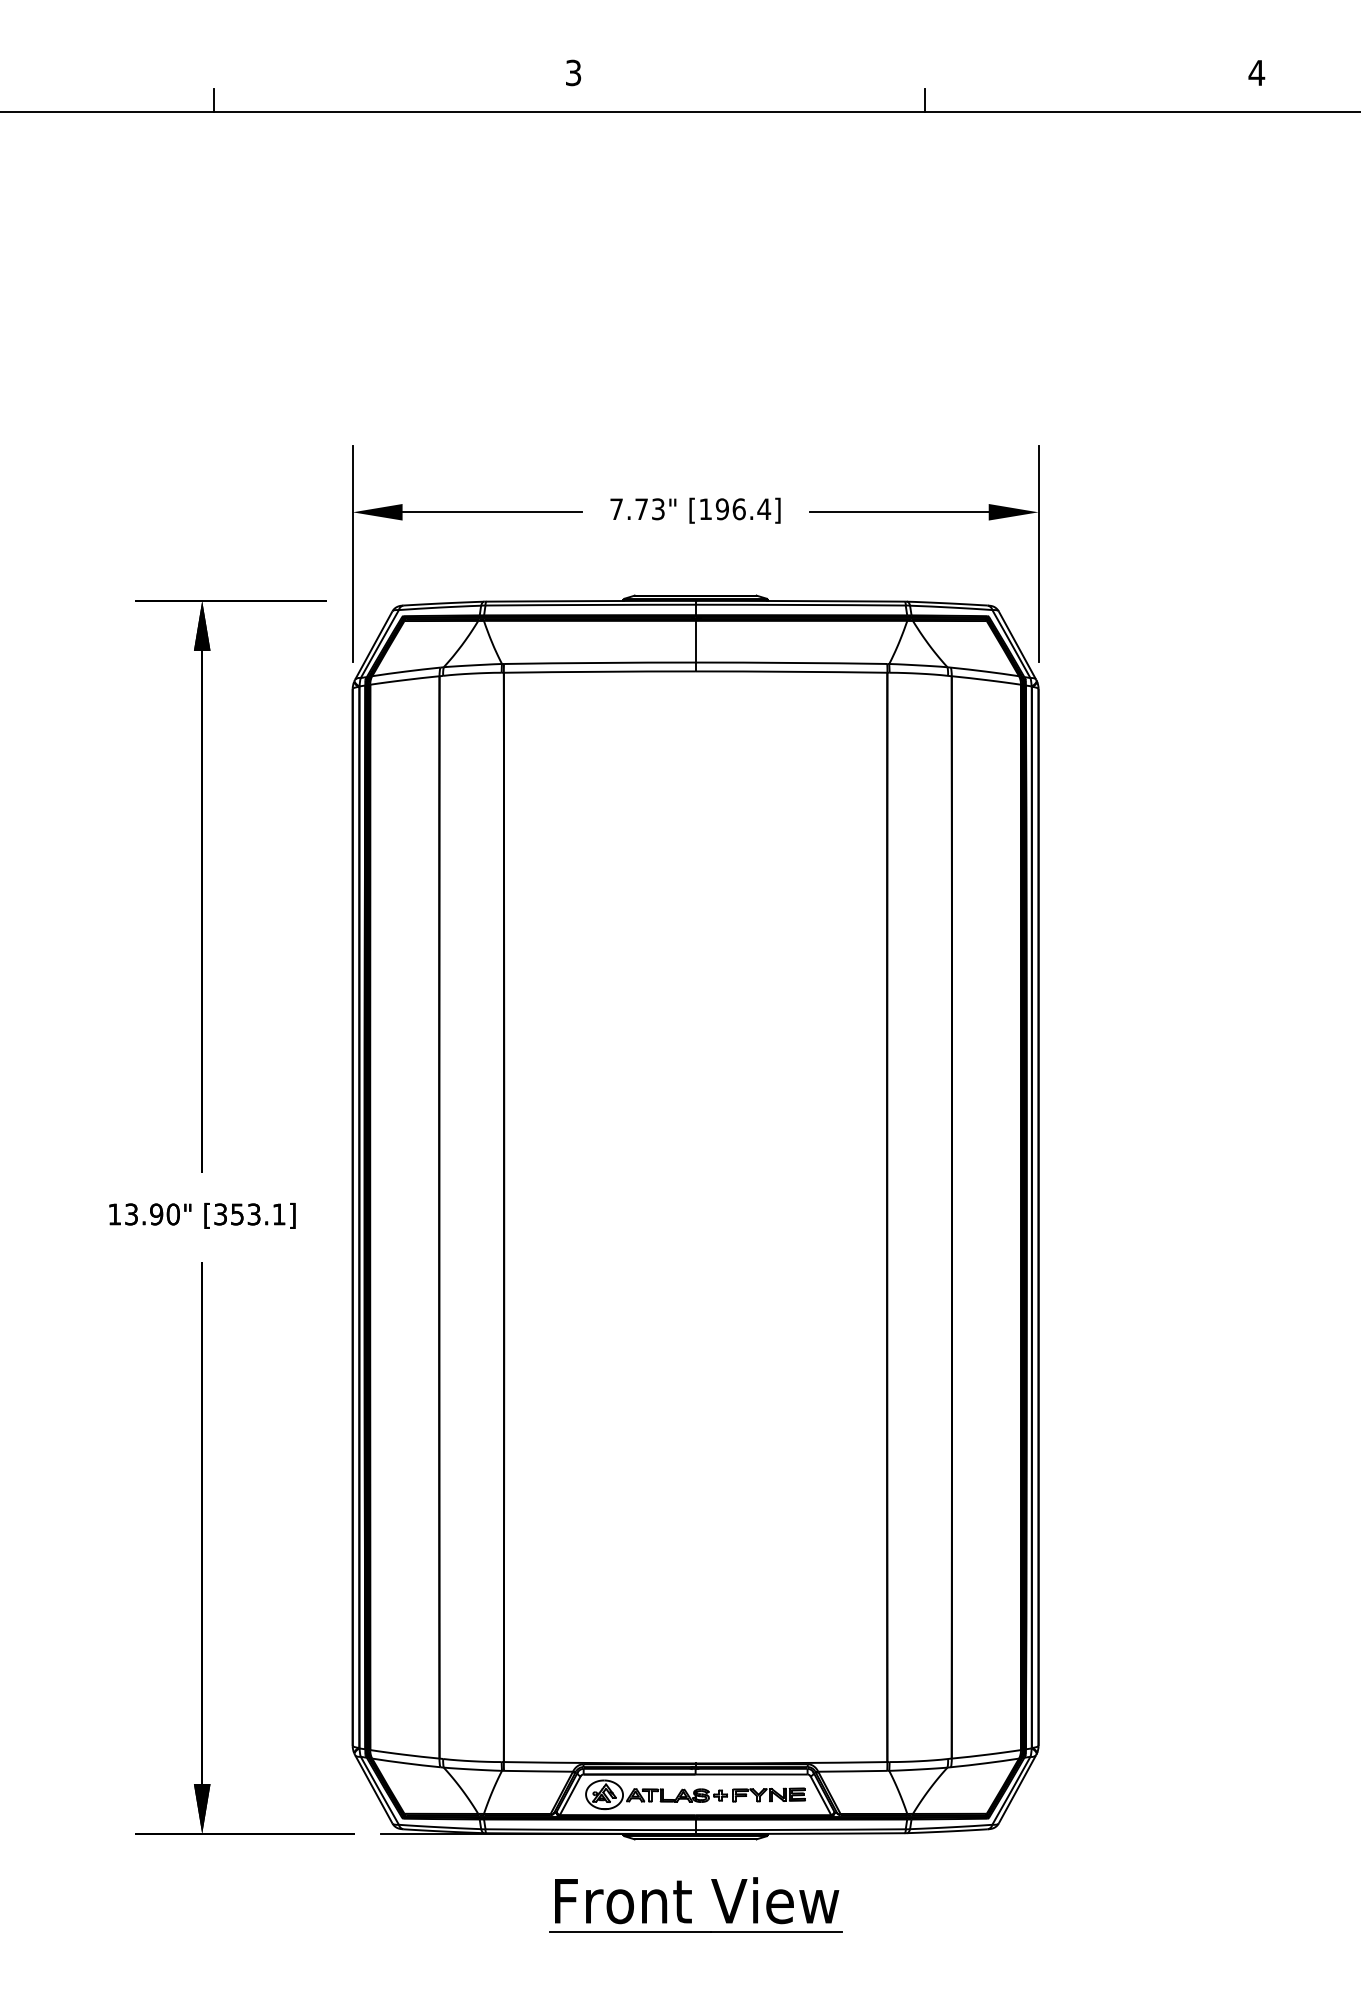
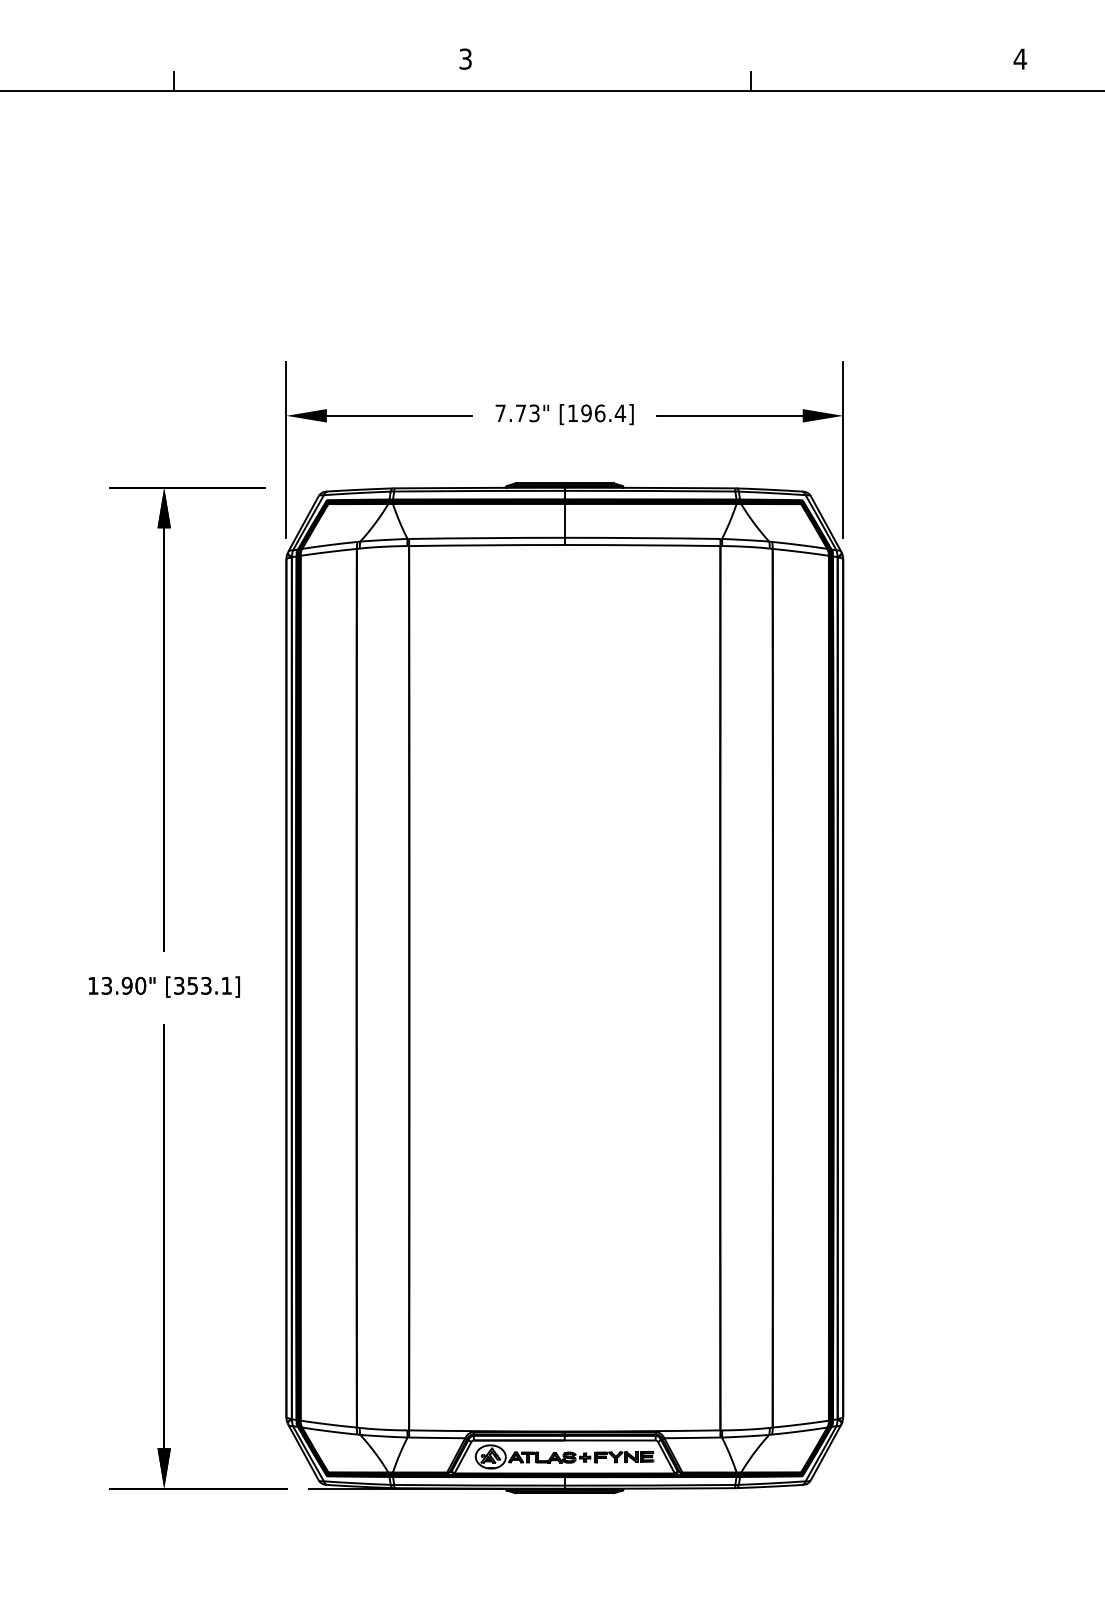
part: (691, 1894) -> (561, 1537), removed

